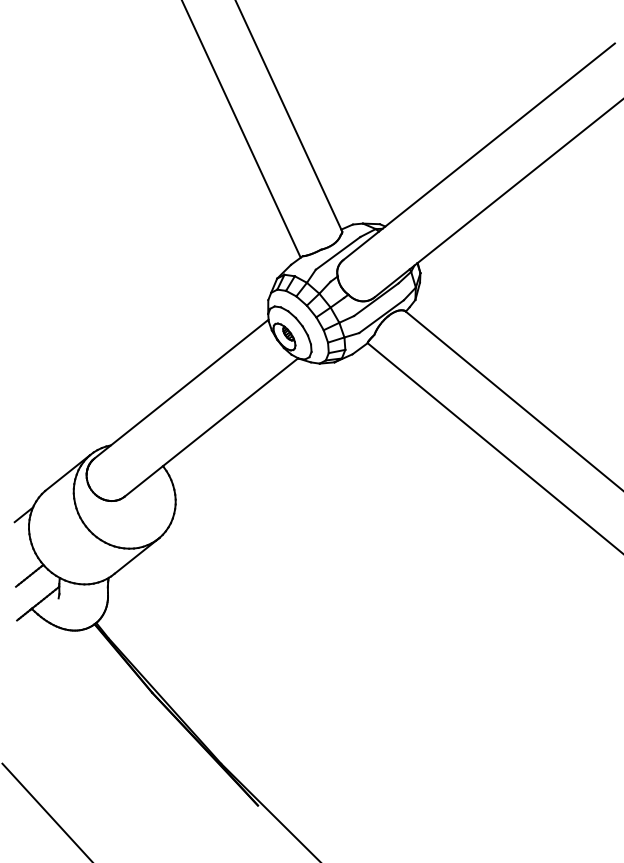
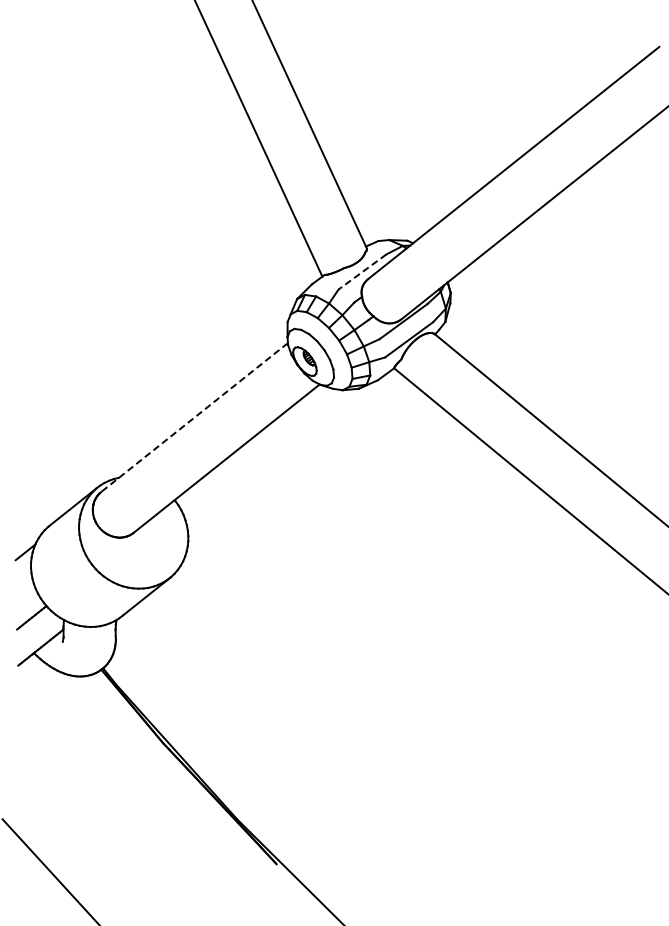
line: (338, 252) -> (362, 271), solid -> dashed
line: (181, 389) -> (194, 417), solid -> dashed

